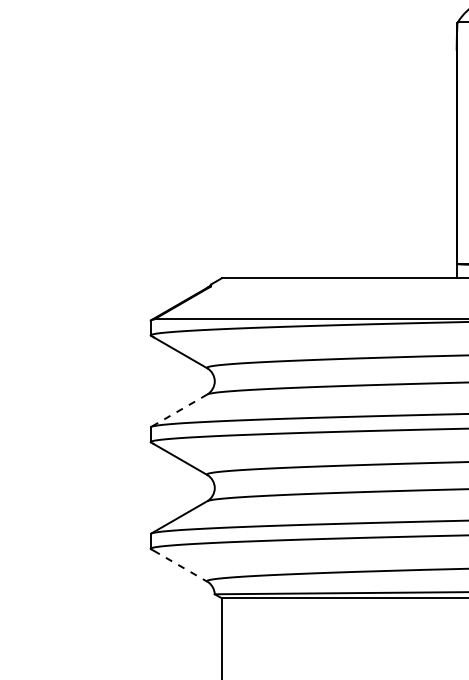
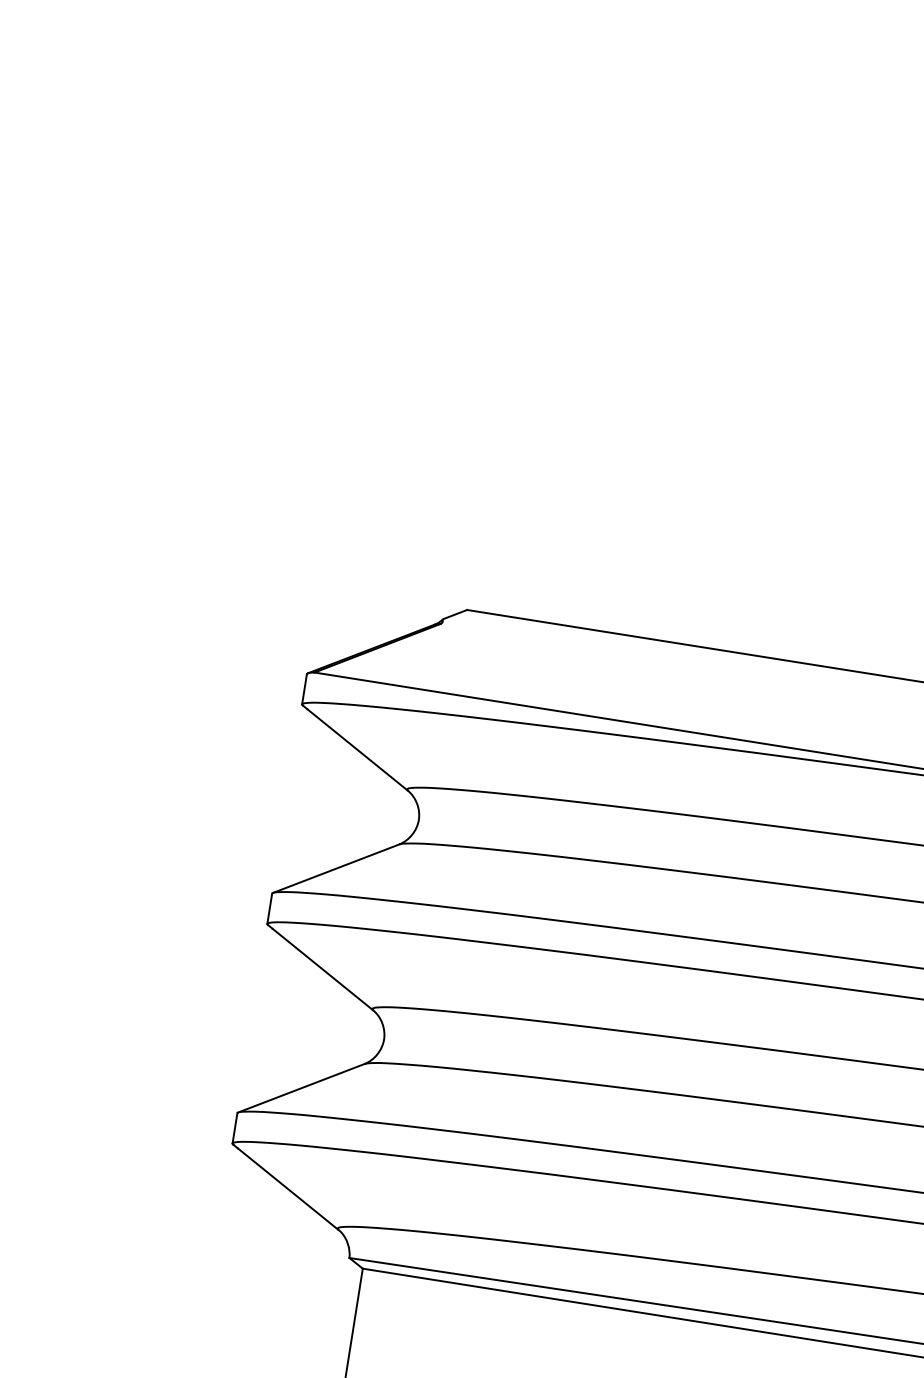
line: (178, 410) -> (334, 867), dashed -> solid
line: (180, 566) -> (287, 1189), dashed -> solid

